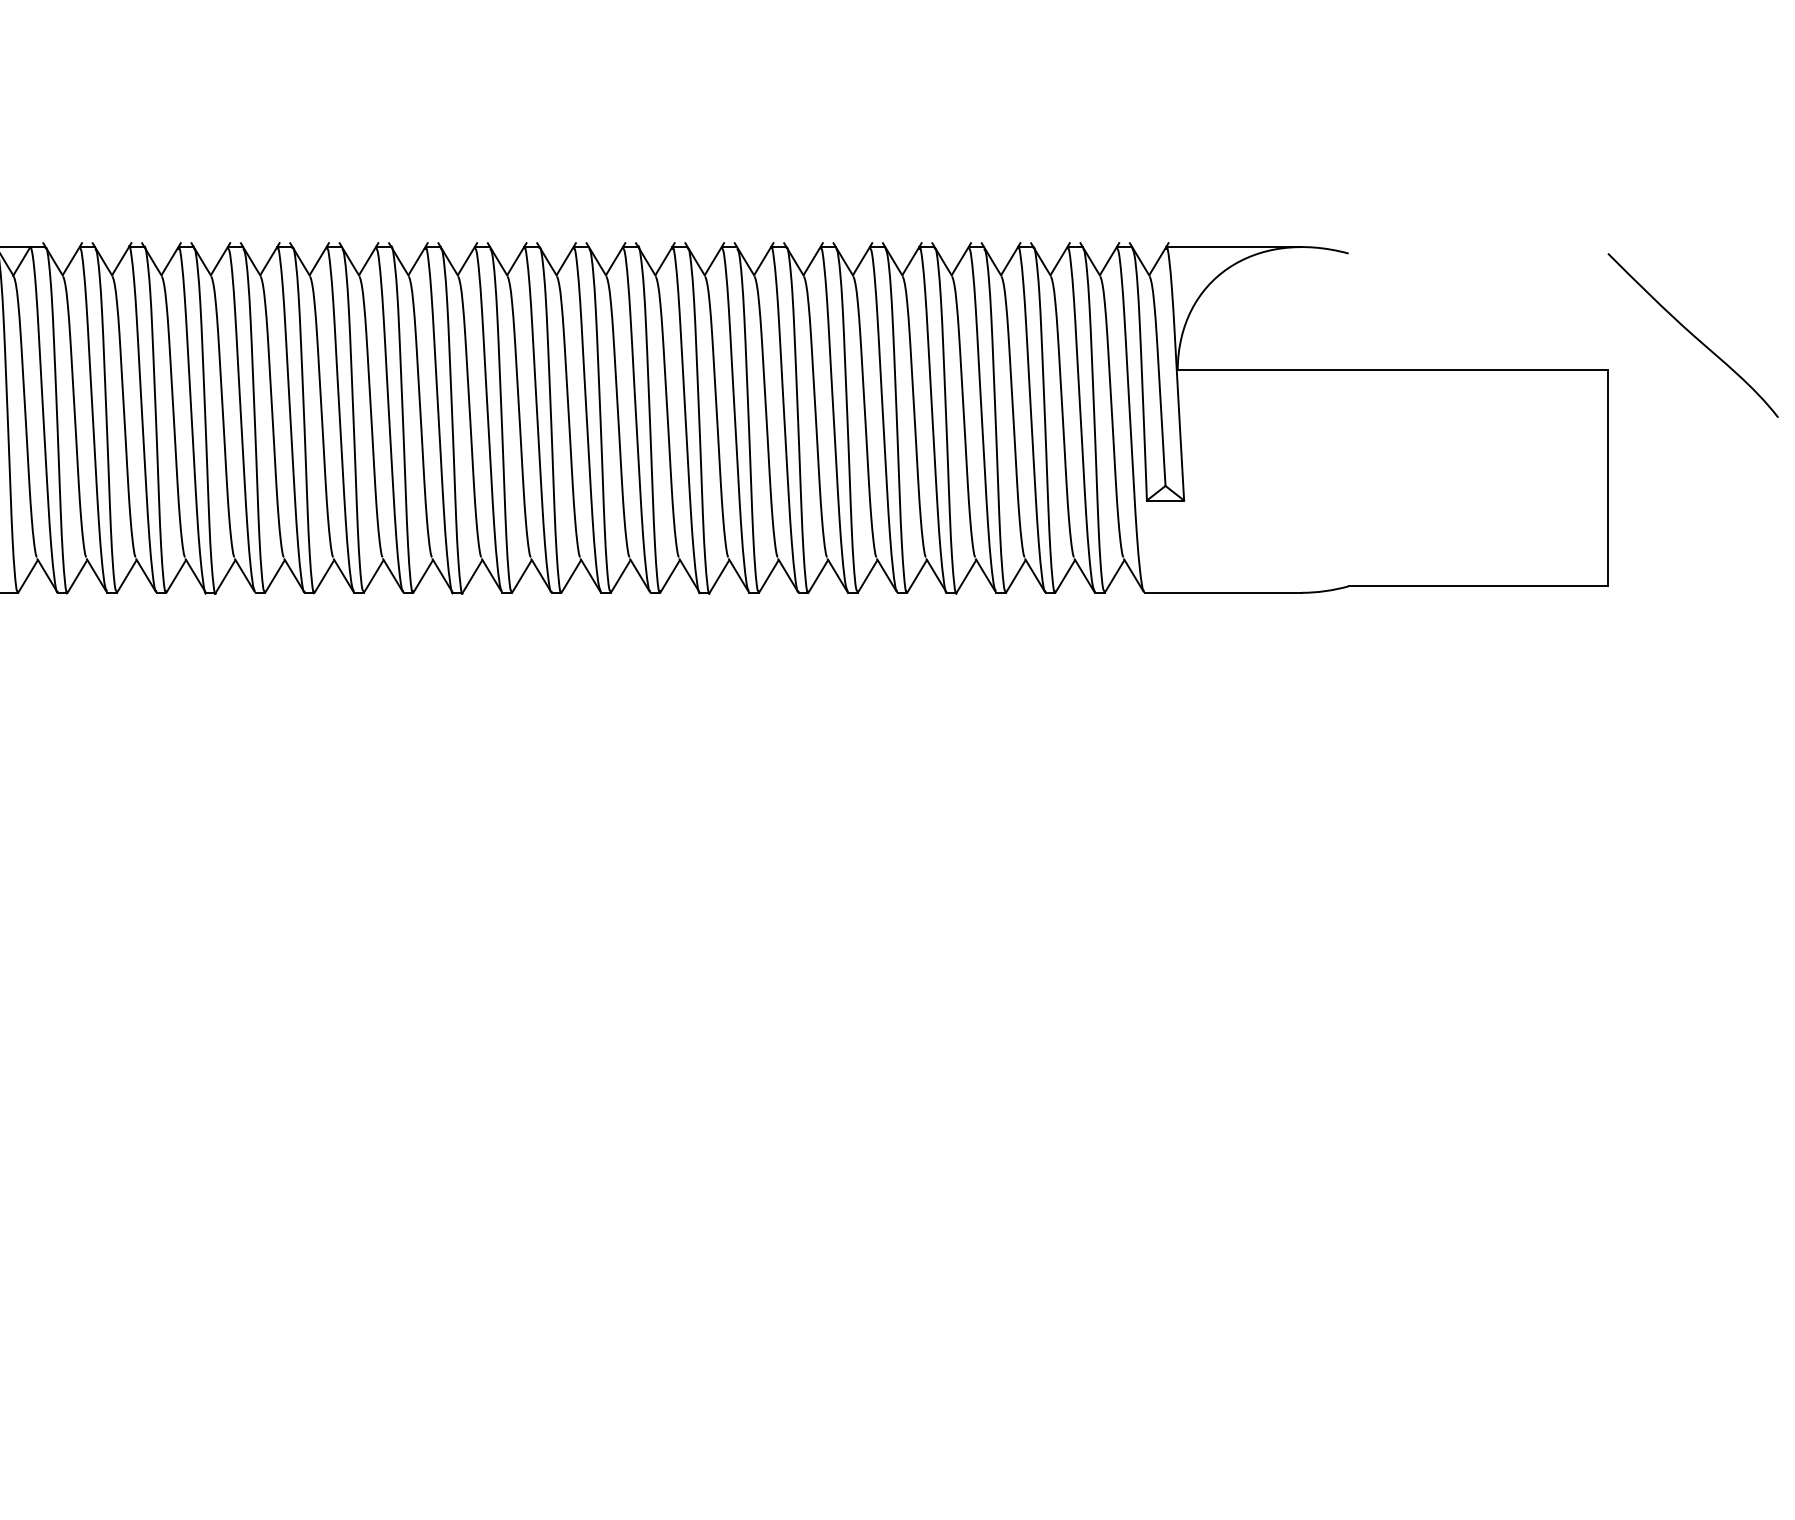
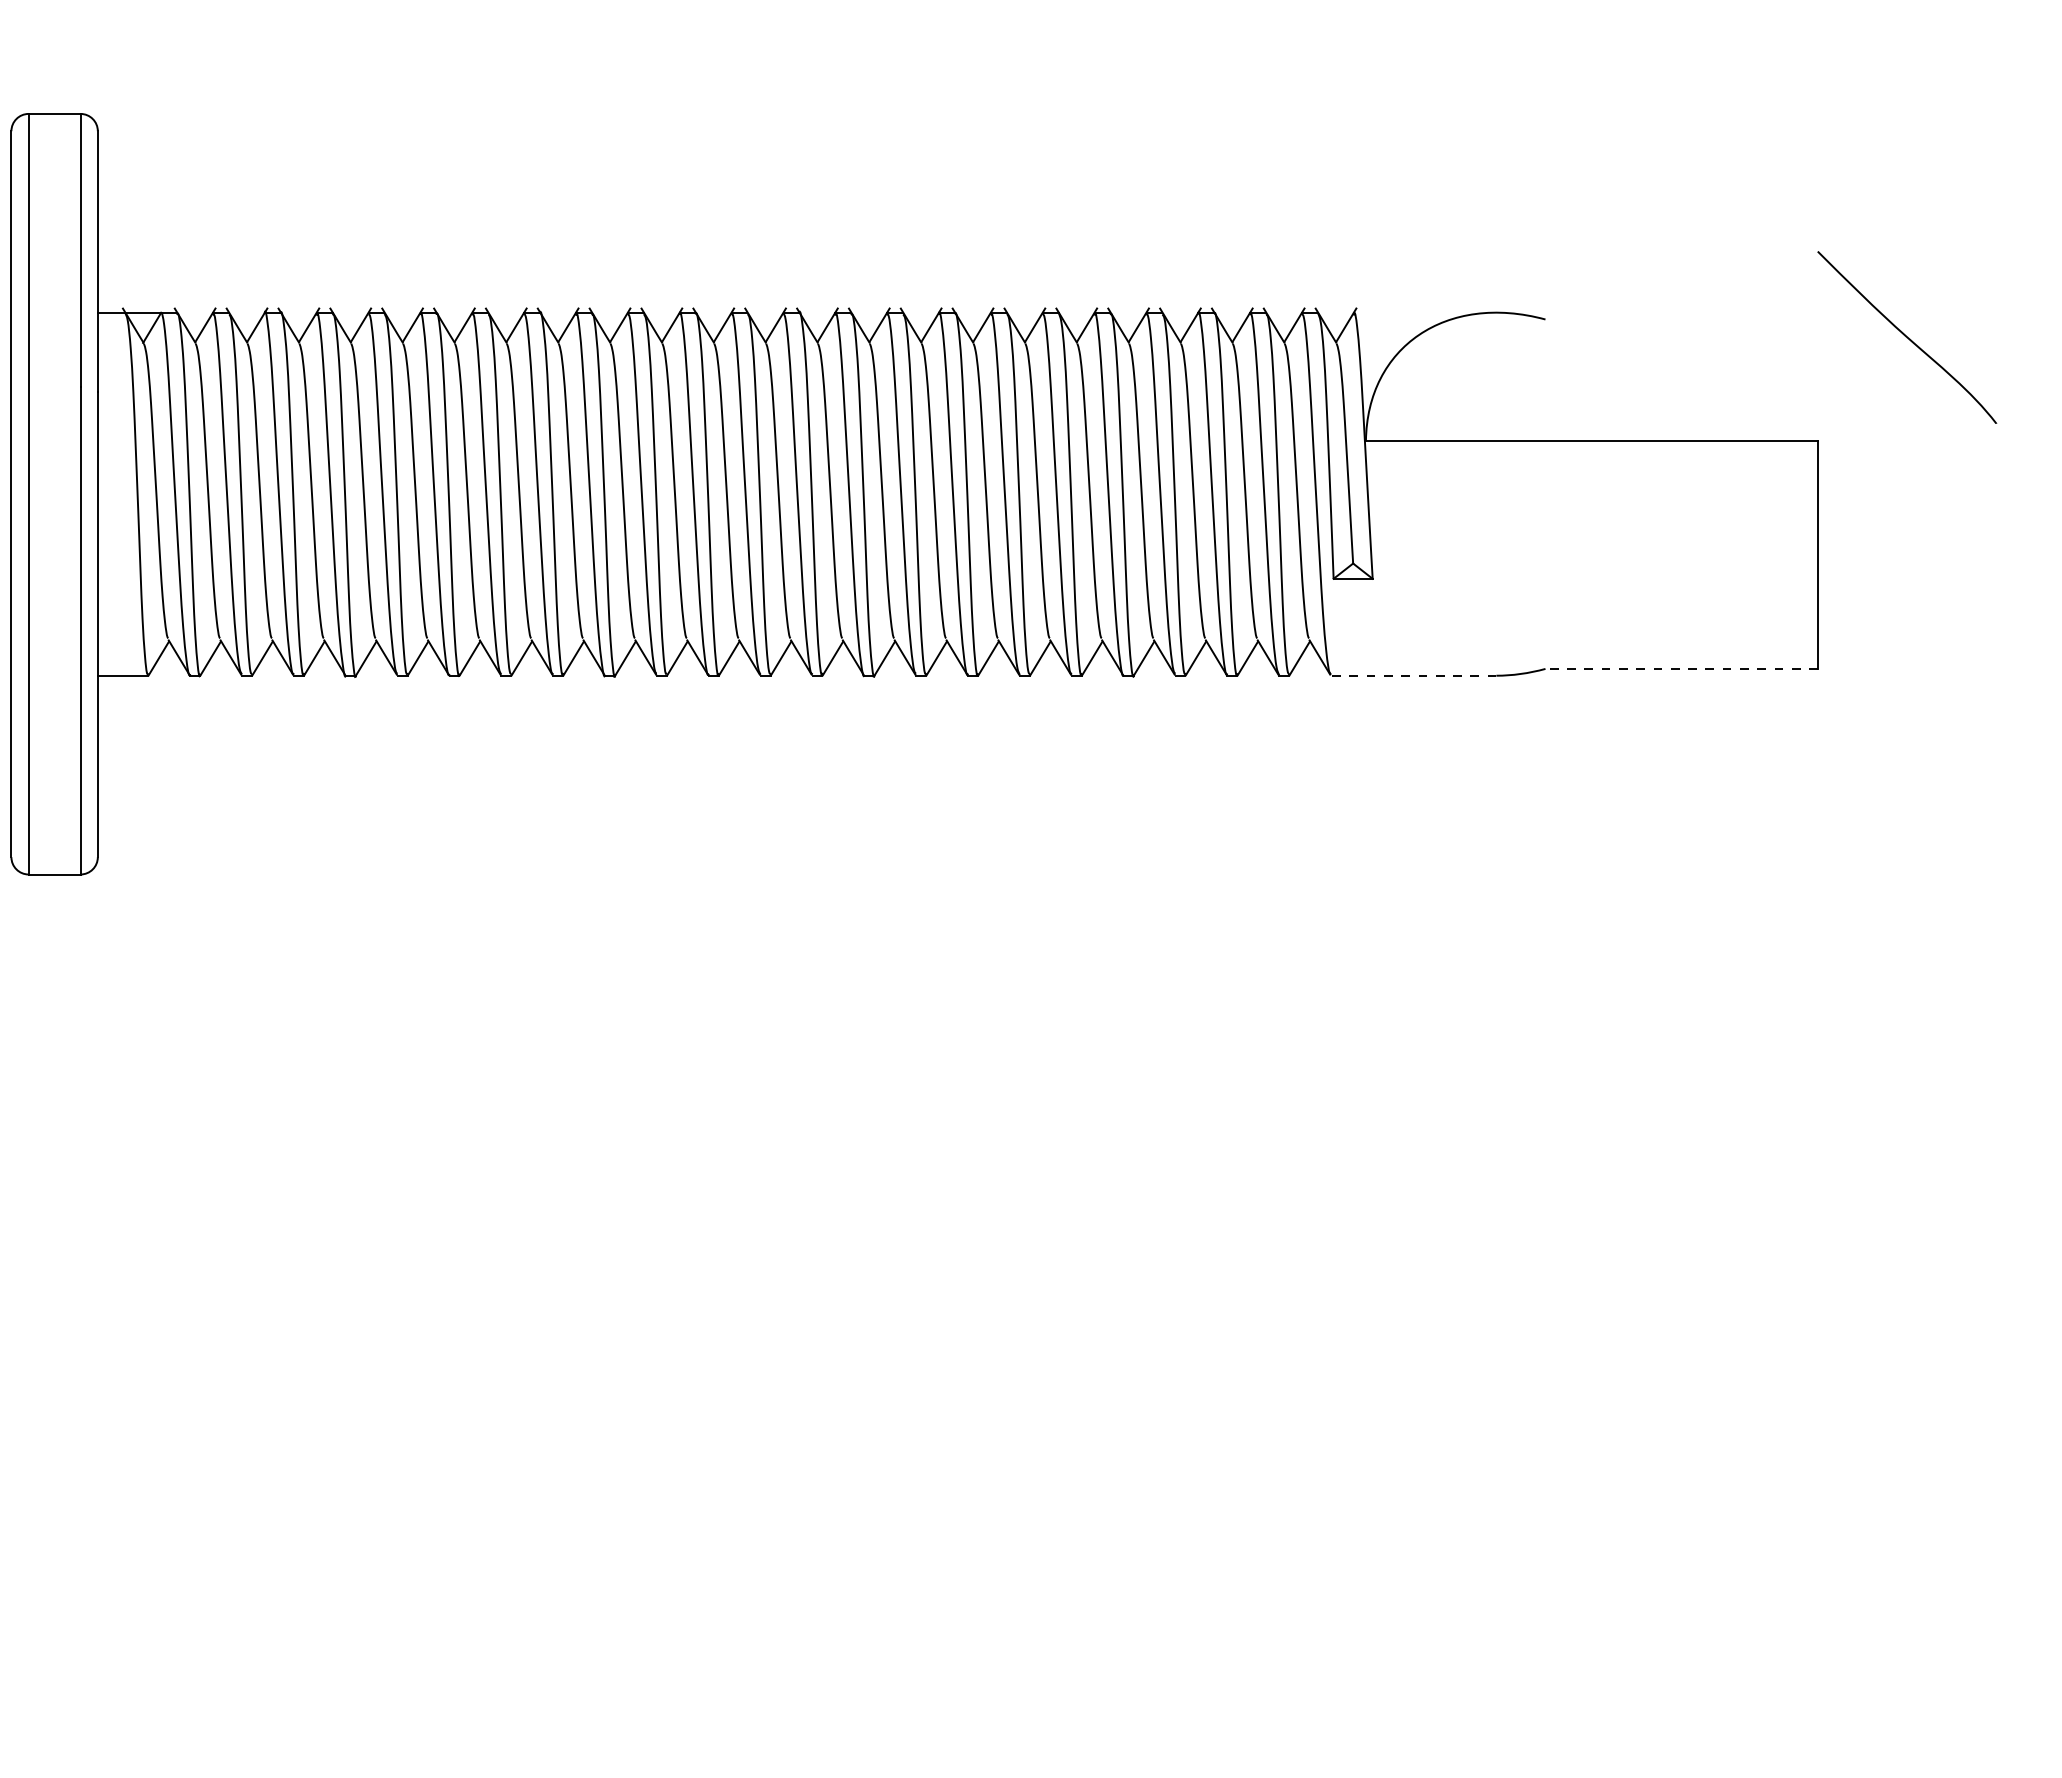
line: (1234, 246) -> (1425, 312), removed
curve: (1693, 335) -> (1907, 337), moved
line: (1478, 585) -> (1681, 668), solid -> dashed
line: (1223, 592) -> (1413, 675), solid -> dashed

